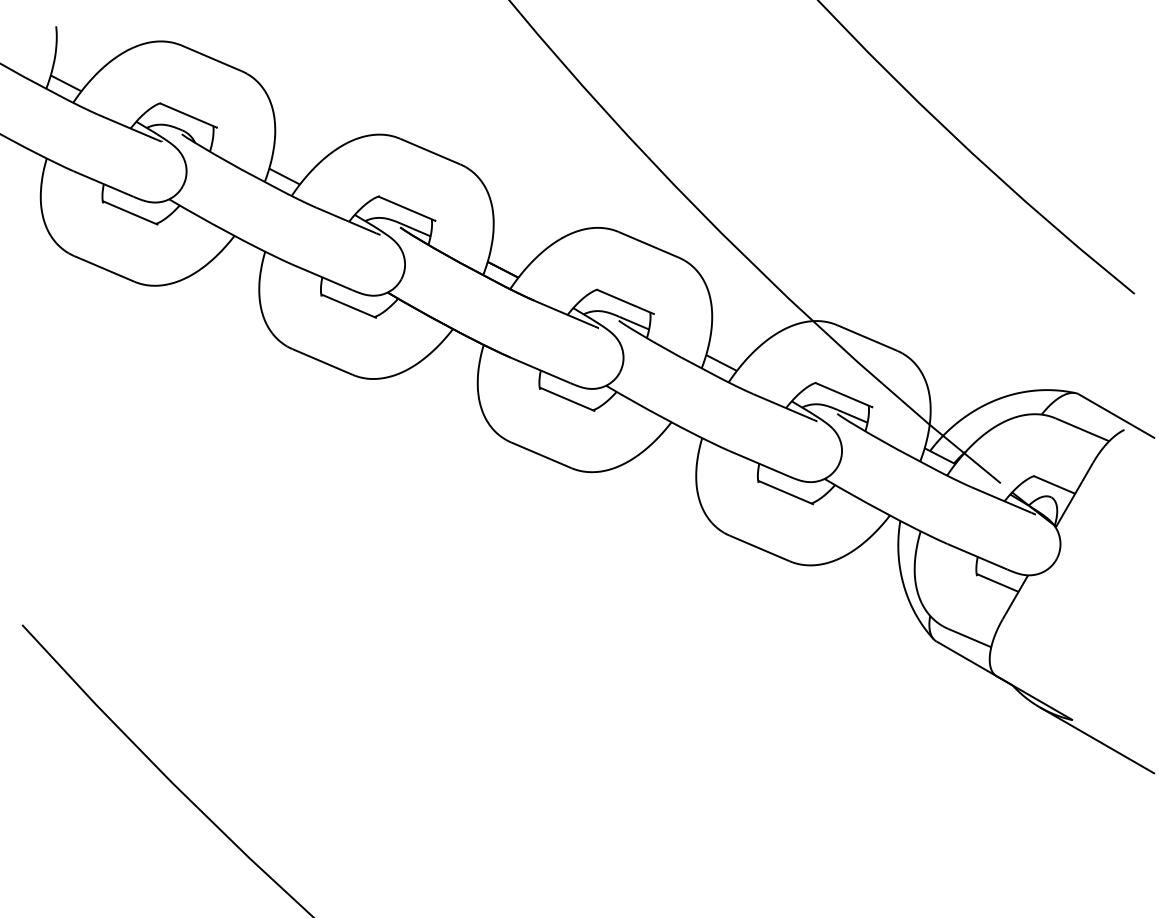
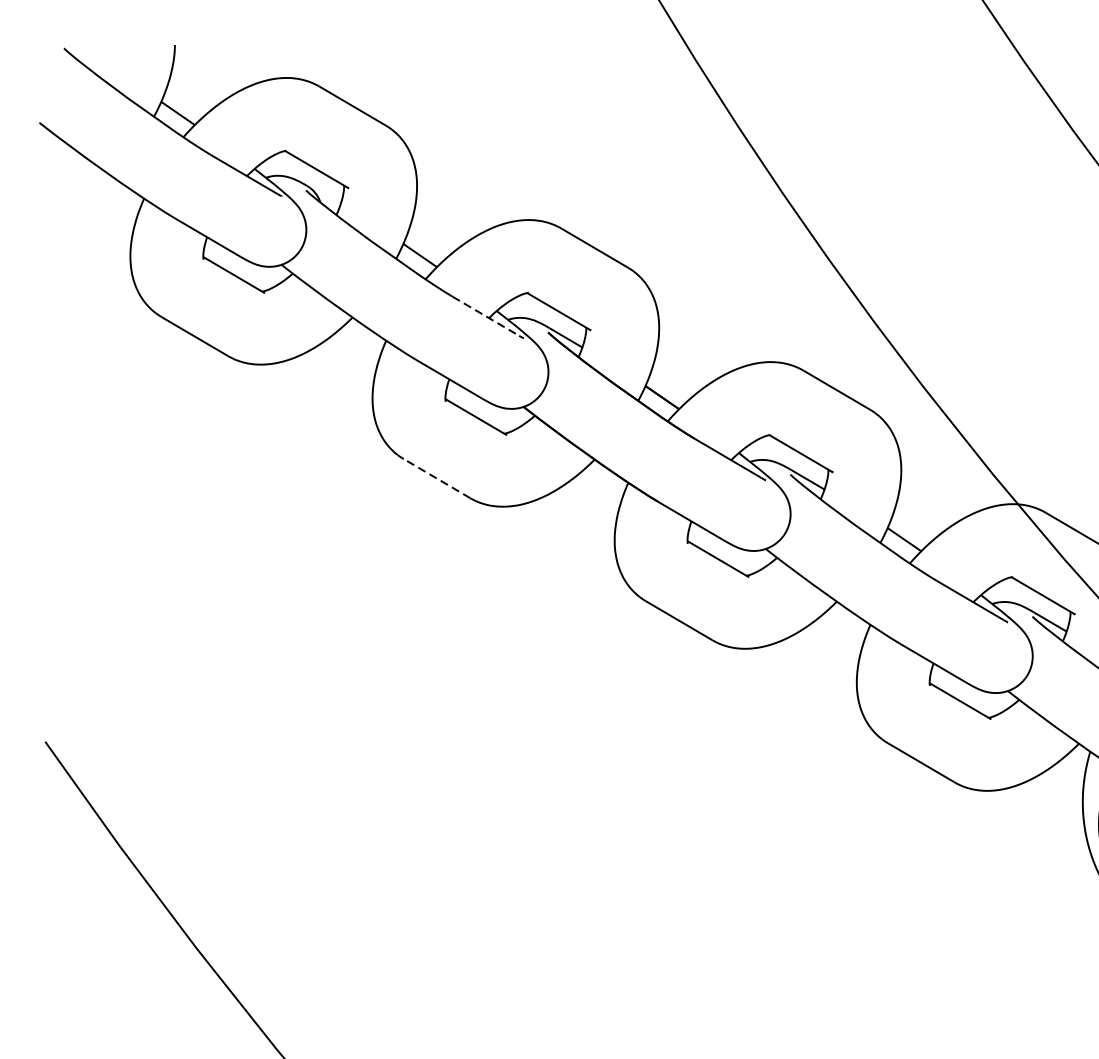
line: (346, 220) -> (486, 316), solid -> dashed
line: (322, 362) -> (436, 479), solid -> dashed

